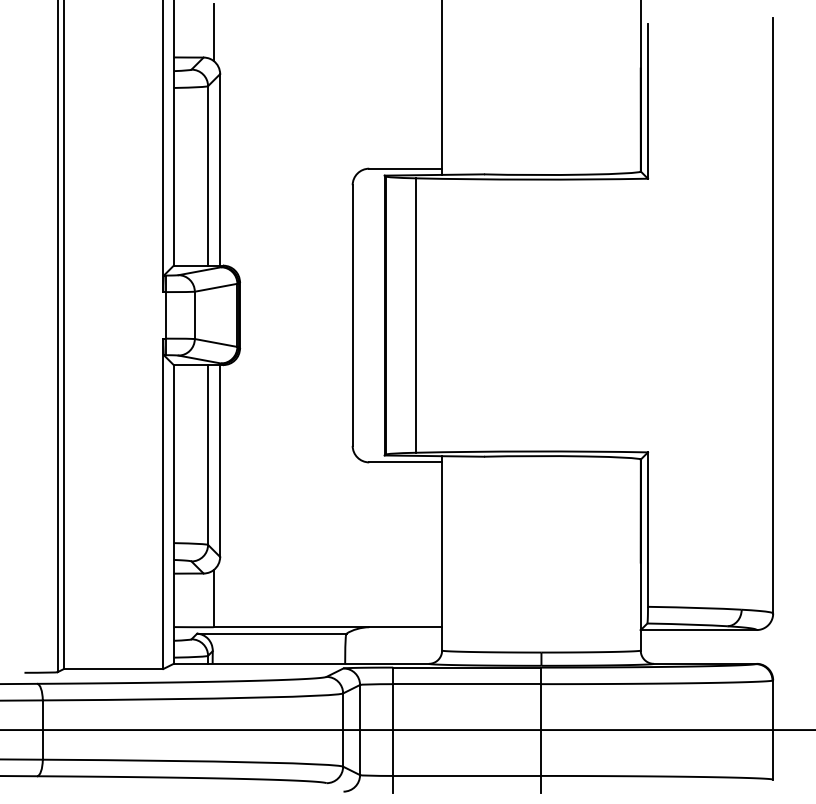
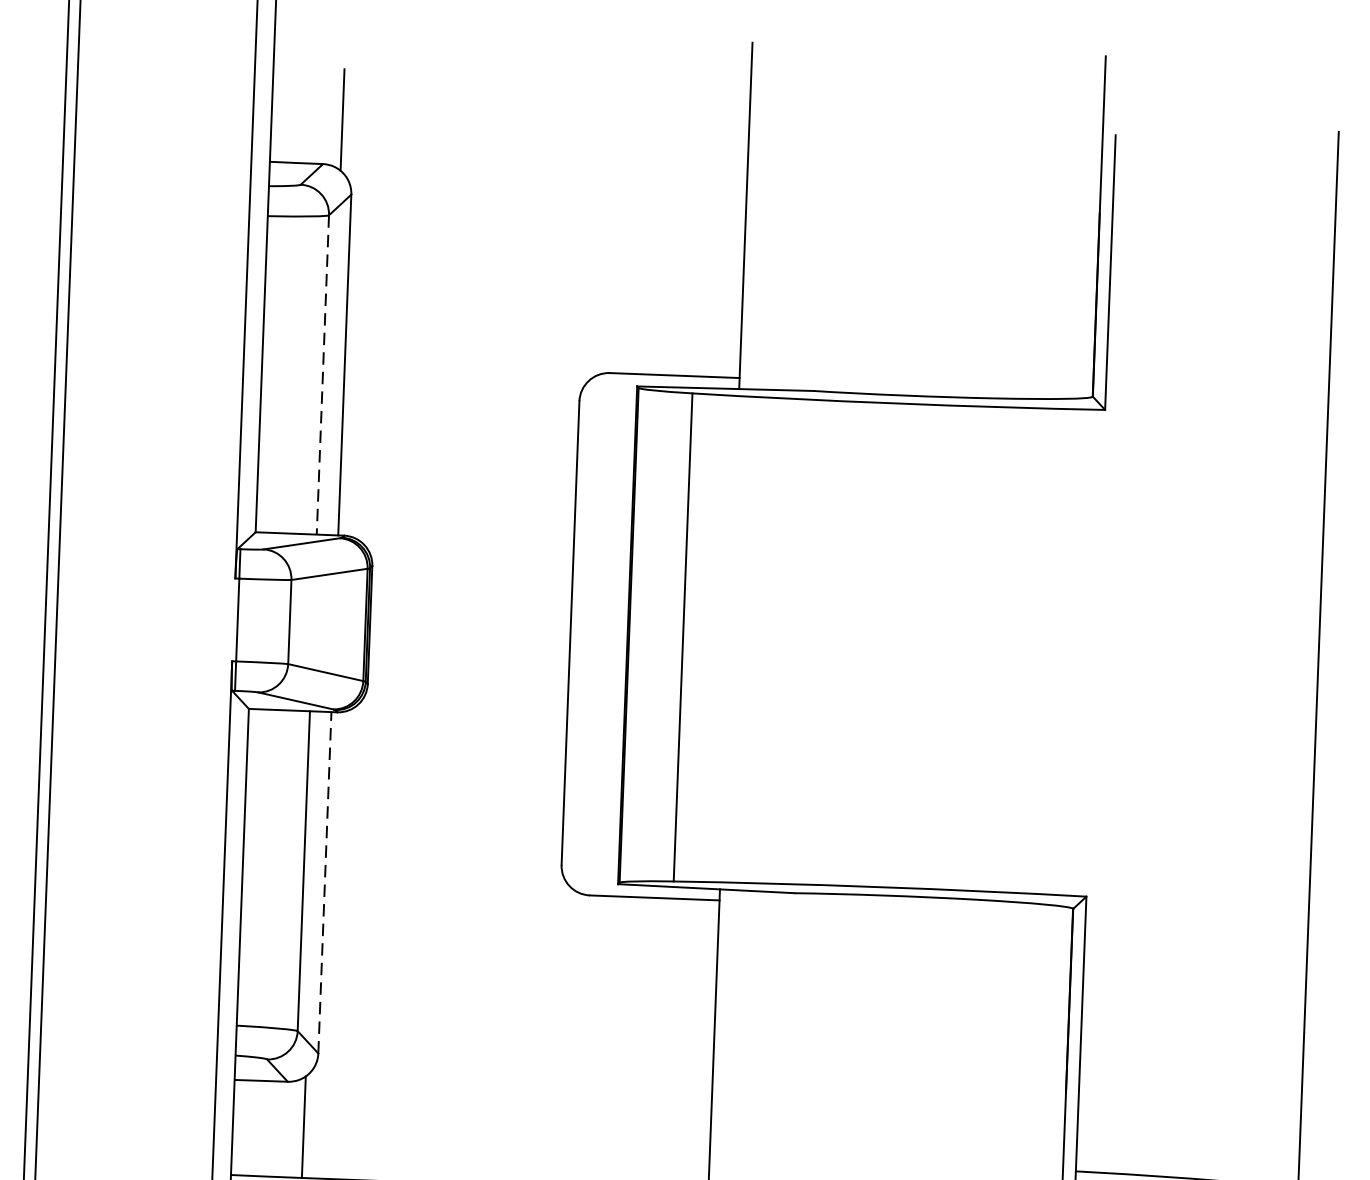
line: (208, 175) -> (323, 374), solid -> dashed
line: (220, 461) -> (325, 883), solid -> dashed

